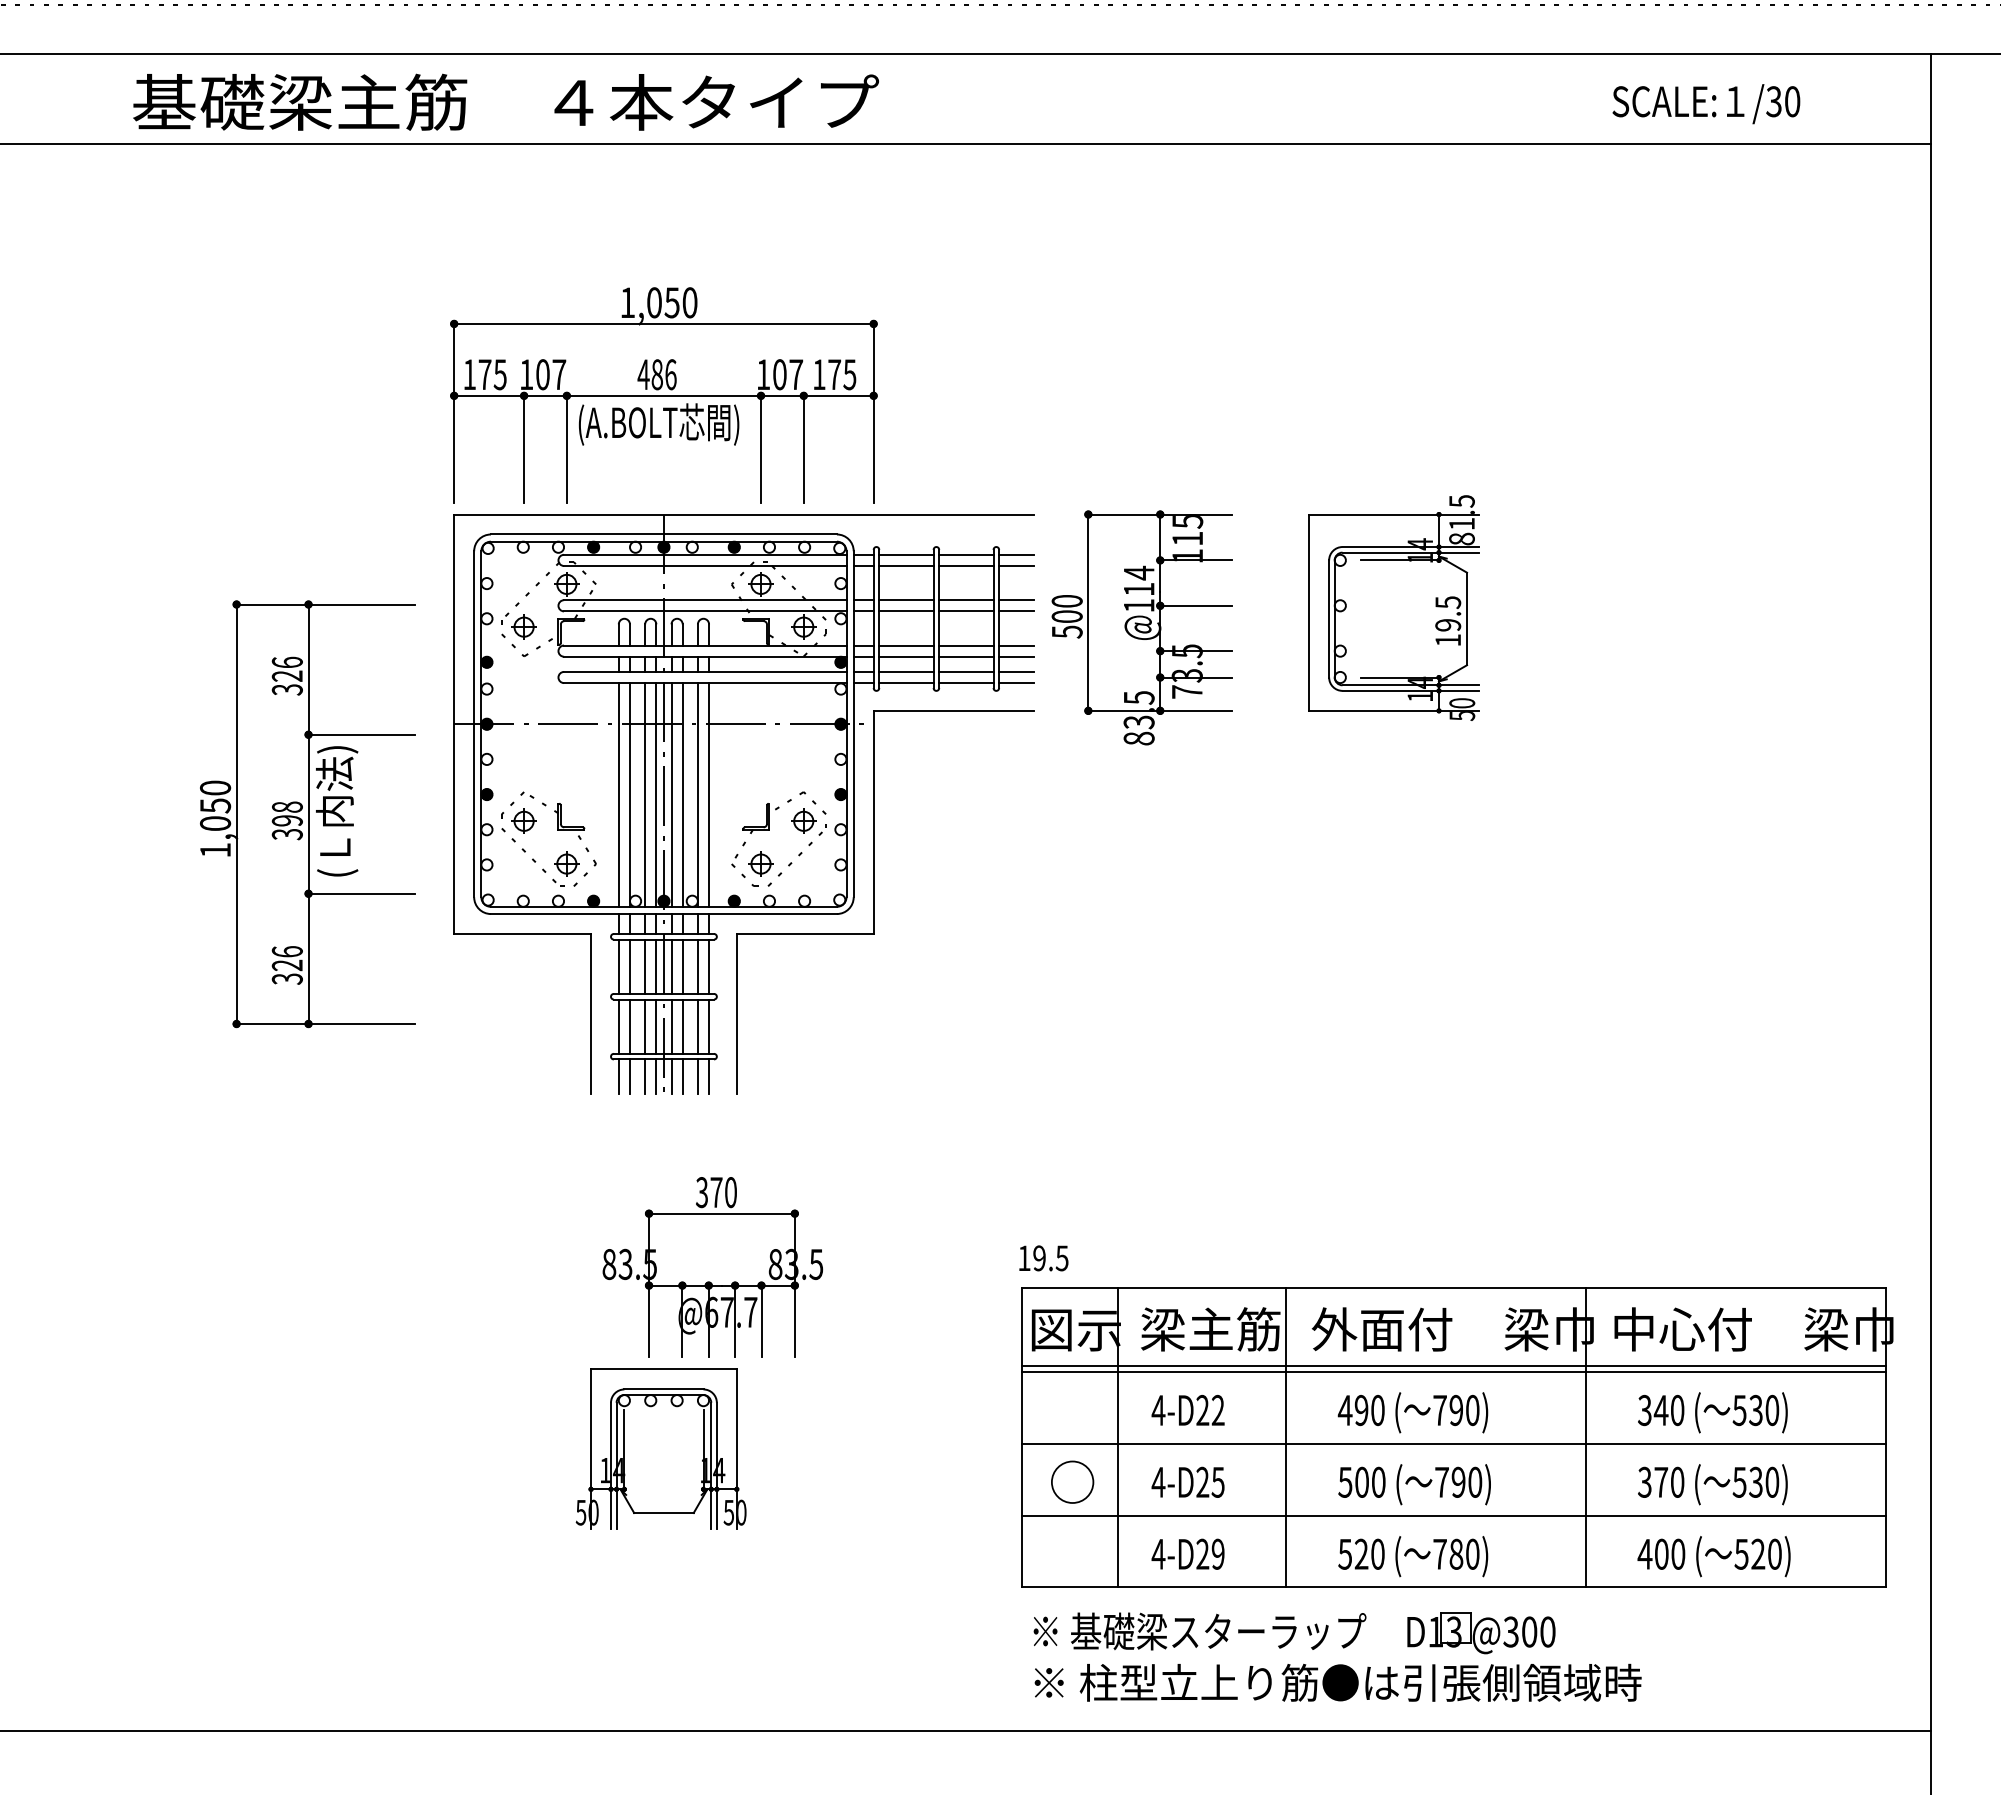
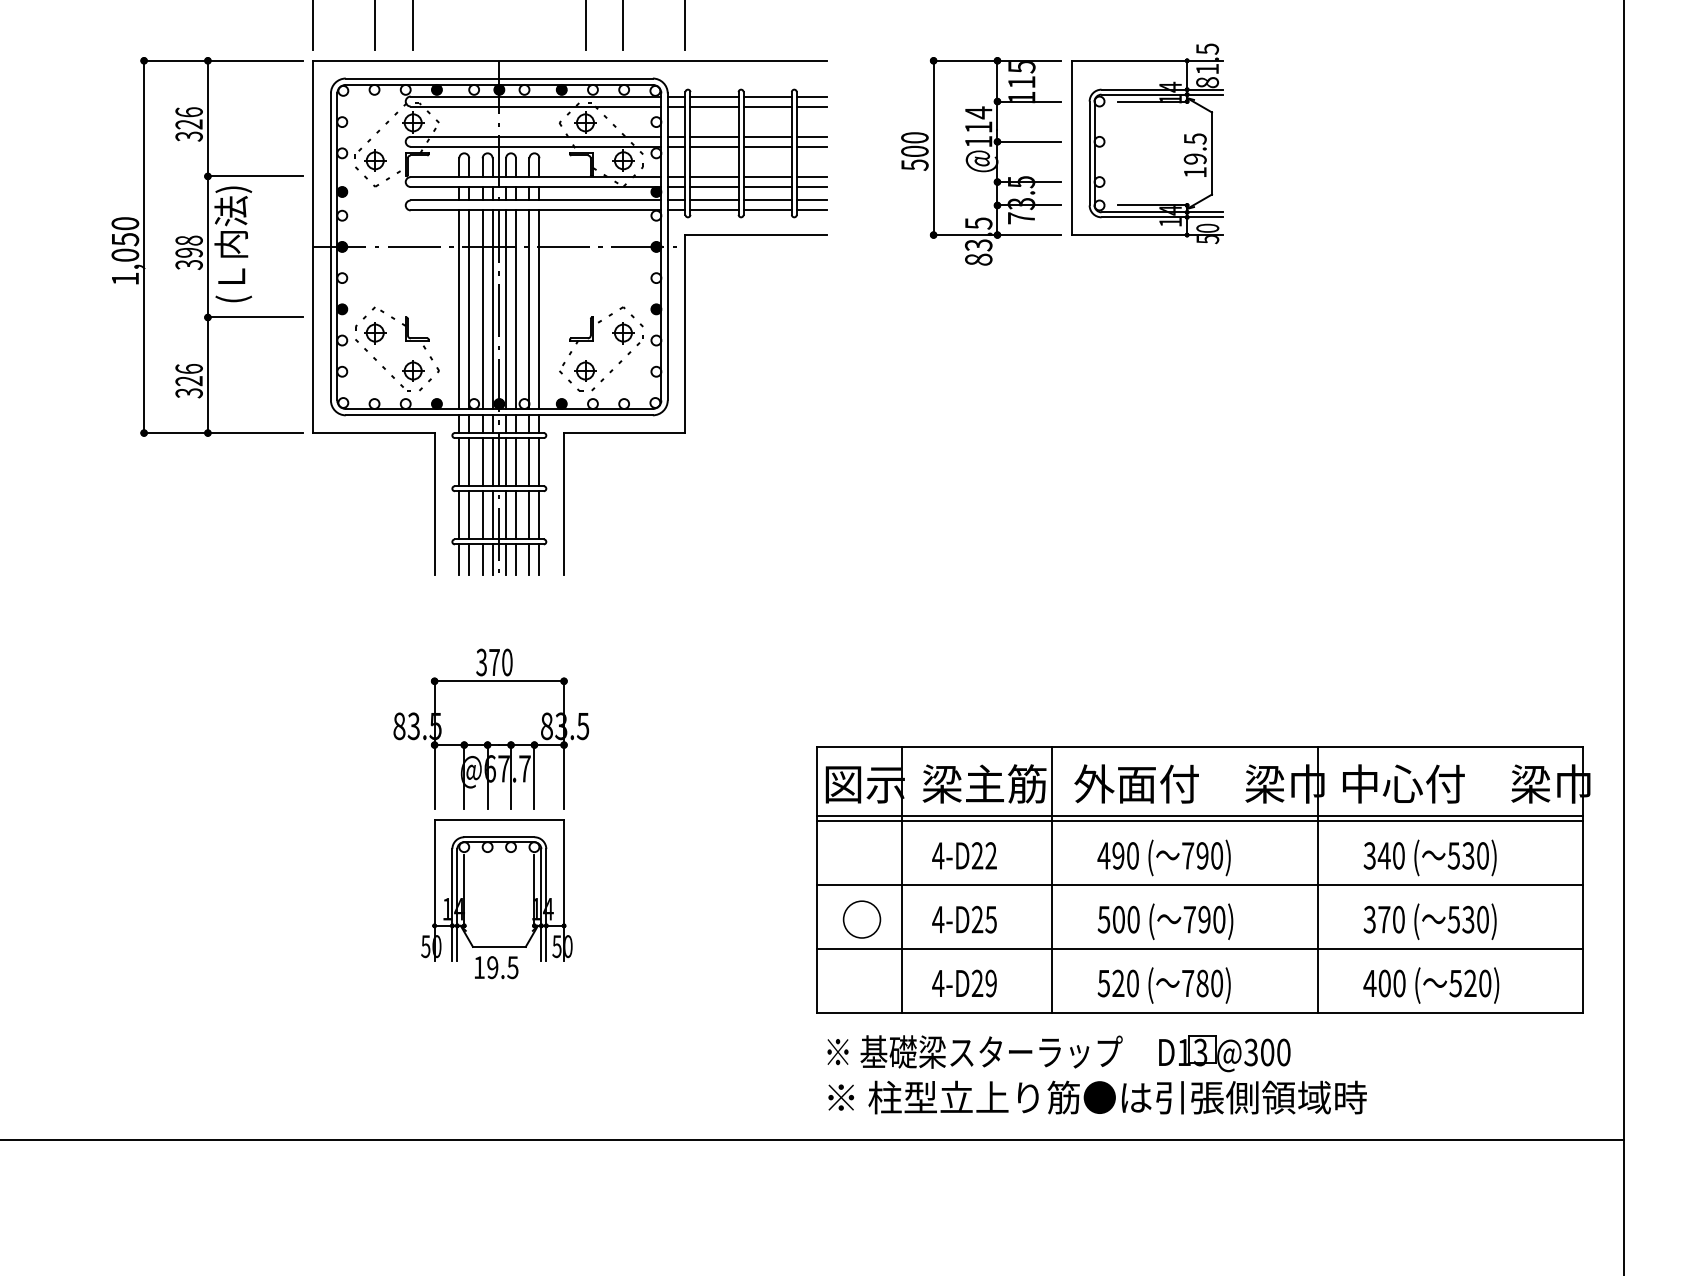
part: (1141, 627) -> (980, 161), moved
part: (307, 814) -> (207, 247), moved
text: (1043, 1258) -> (496, 967), moved
part: (712, 1267) -> (490, 729), moved

